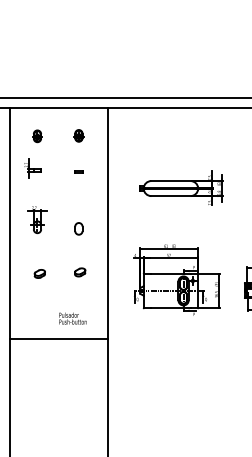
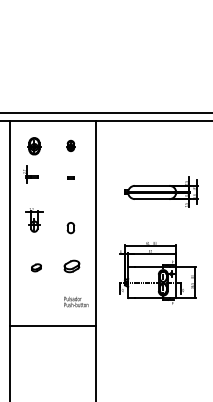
part: (37, 136) -> (34, 146), size x1.6
part: (80, 272) -> (72, 266), size x1.6
text: (72, 318) -> (75, 301), moved

